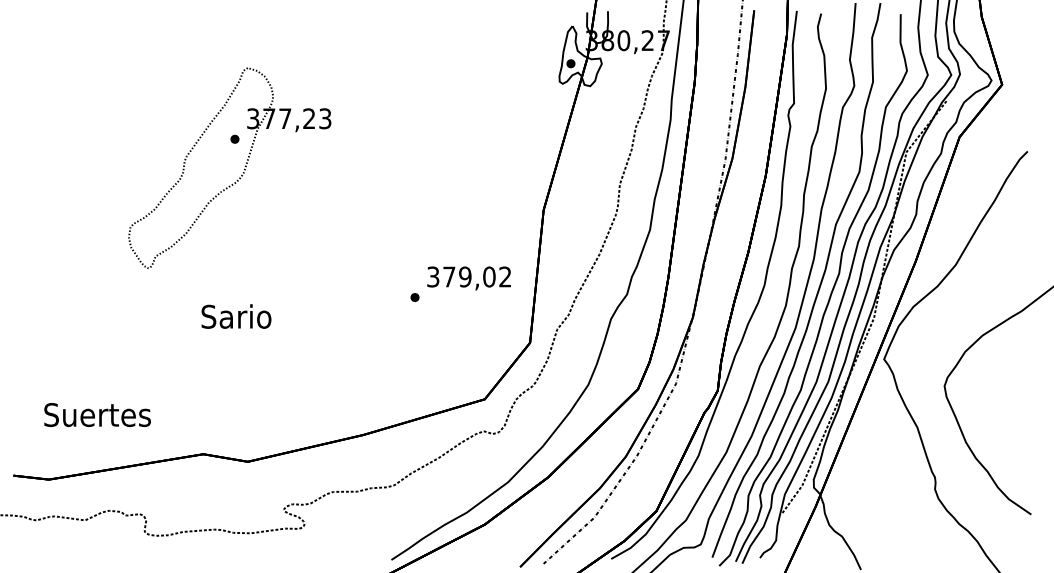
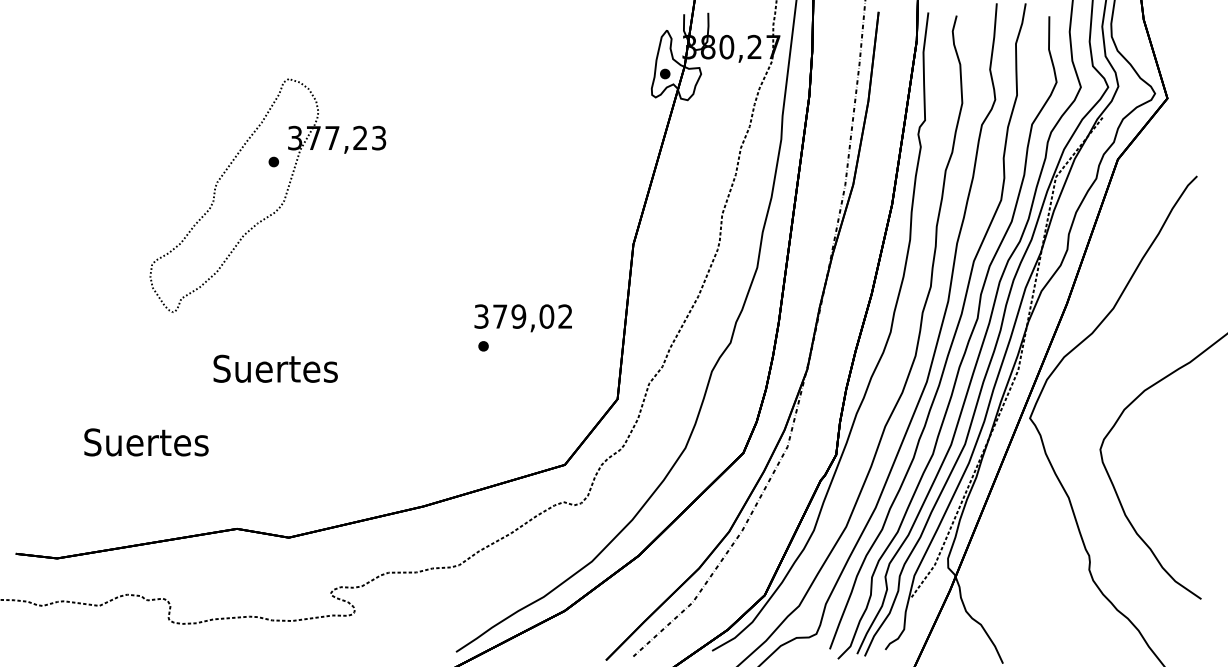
text: (468, 278) -> (522, 318), moved
text: (236, 316) -> (275, 368), Sario -> Suertes
text: (97, 414) -> (146, 441), moved

